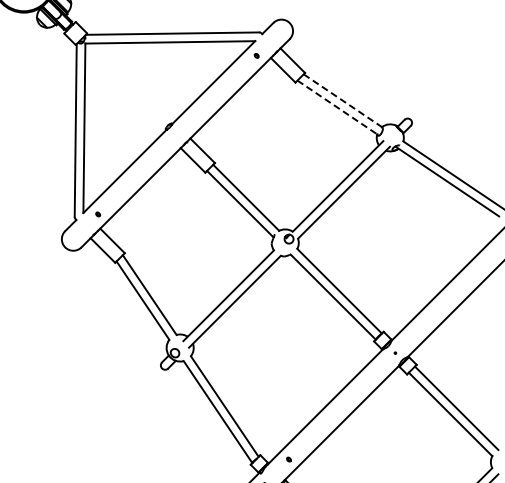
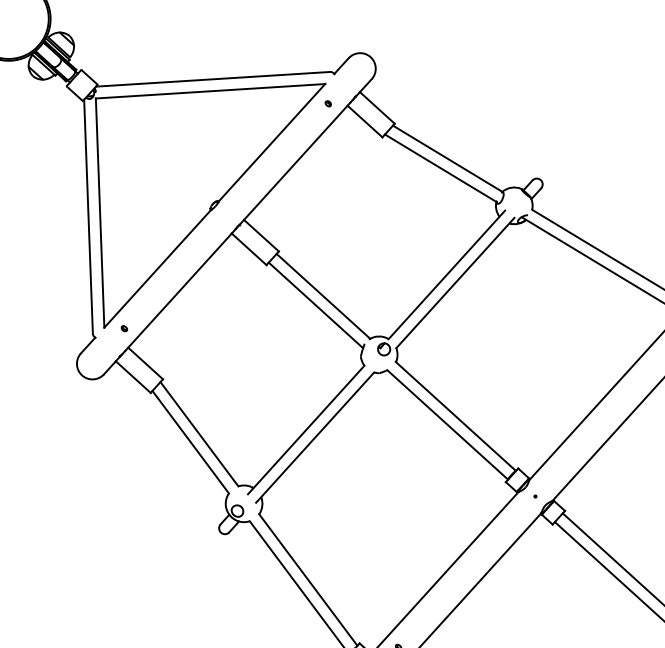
line: (343, 101) -> (448, 159), dashed -> solid
line: (337, 107) -> (440, 168), dashed -> solid

